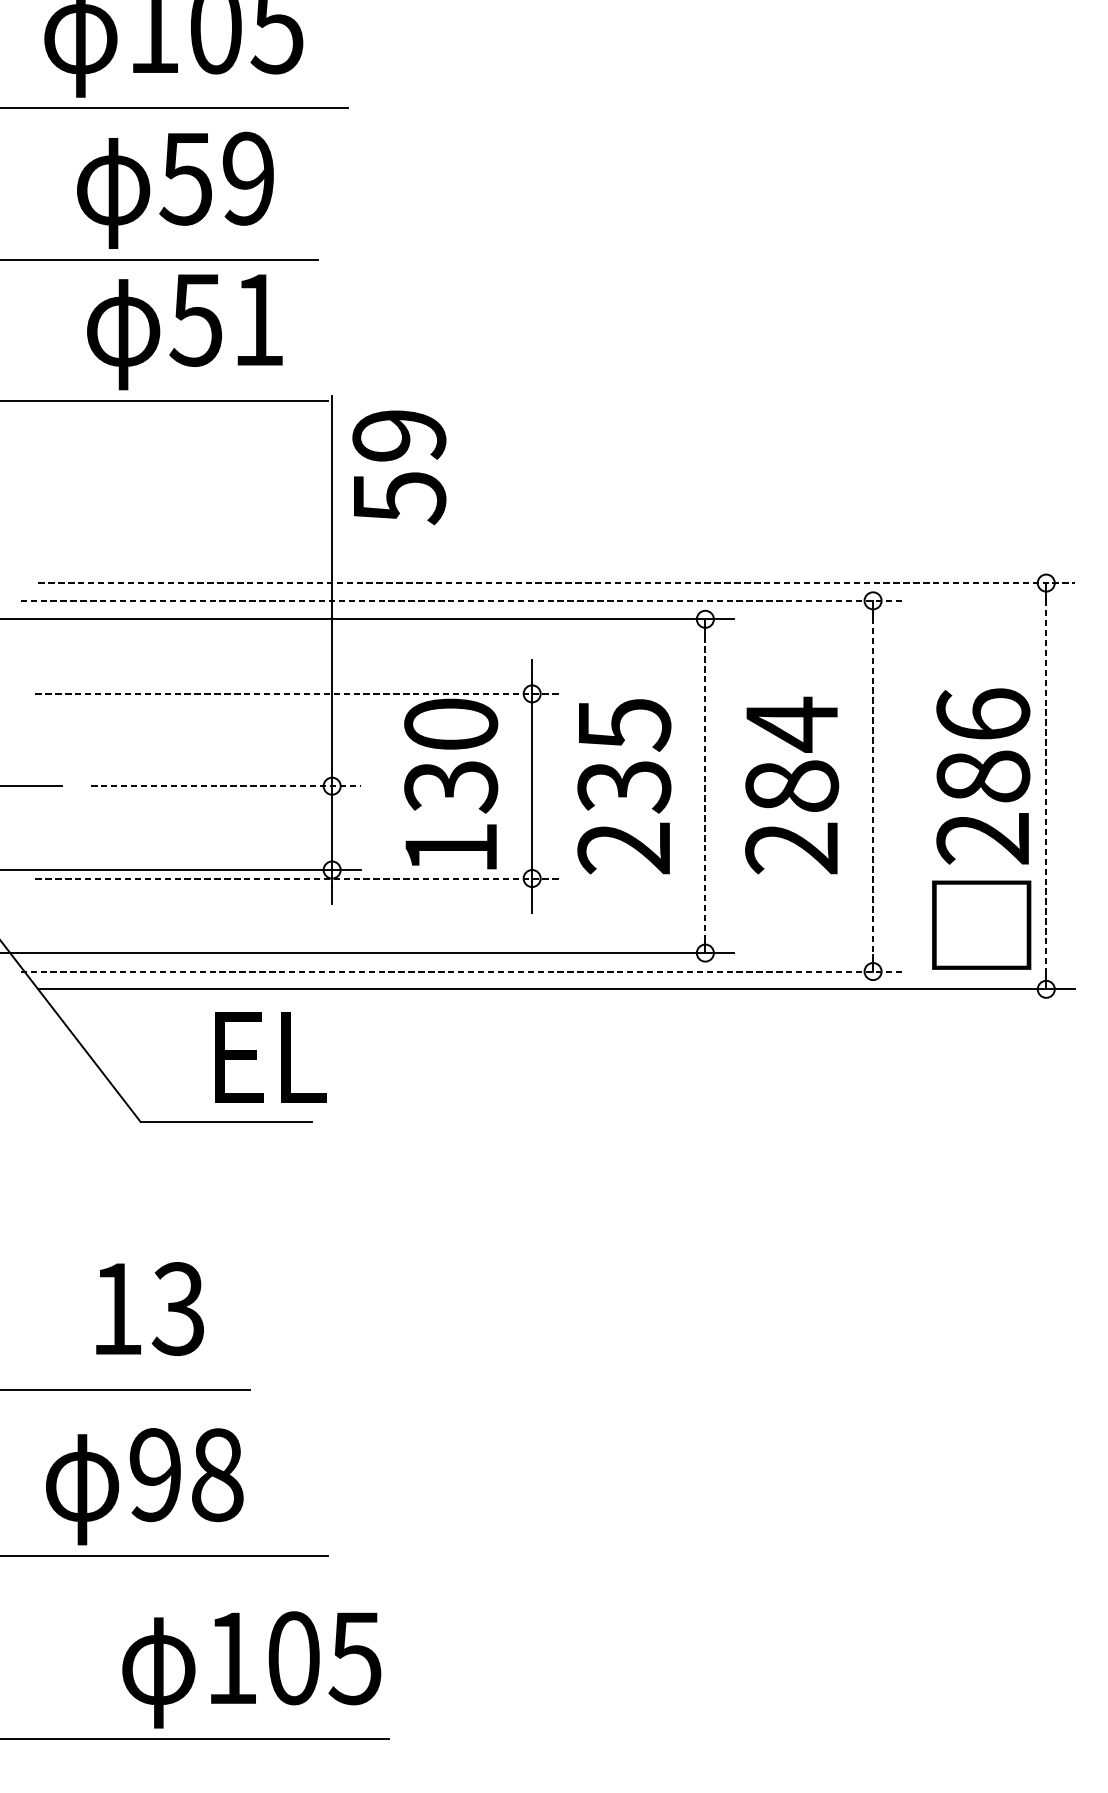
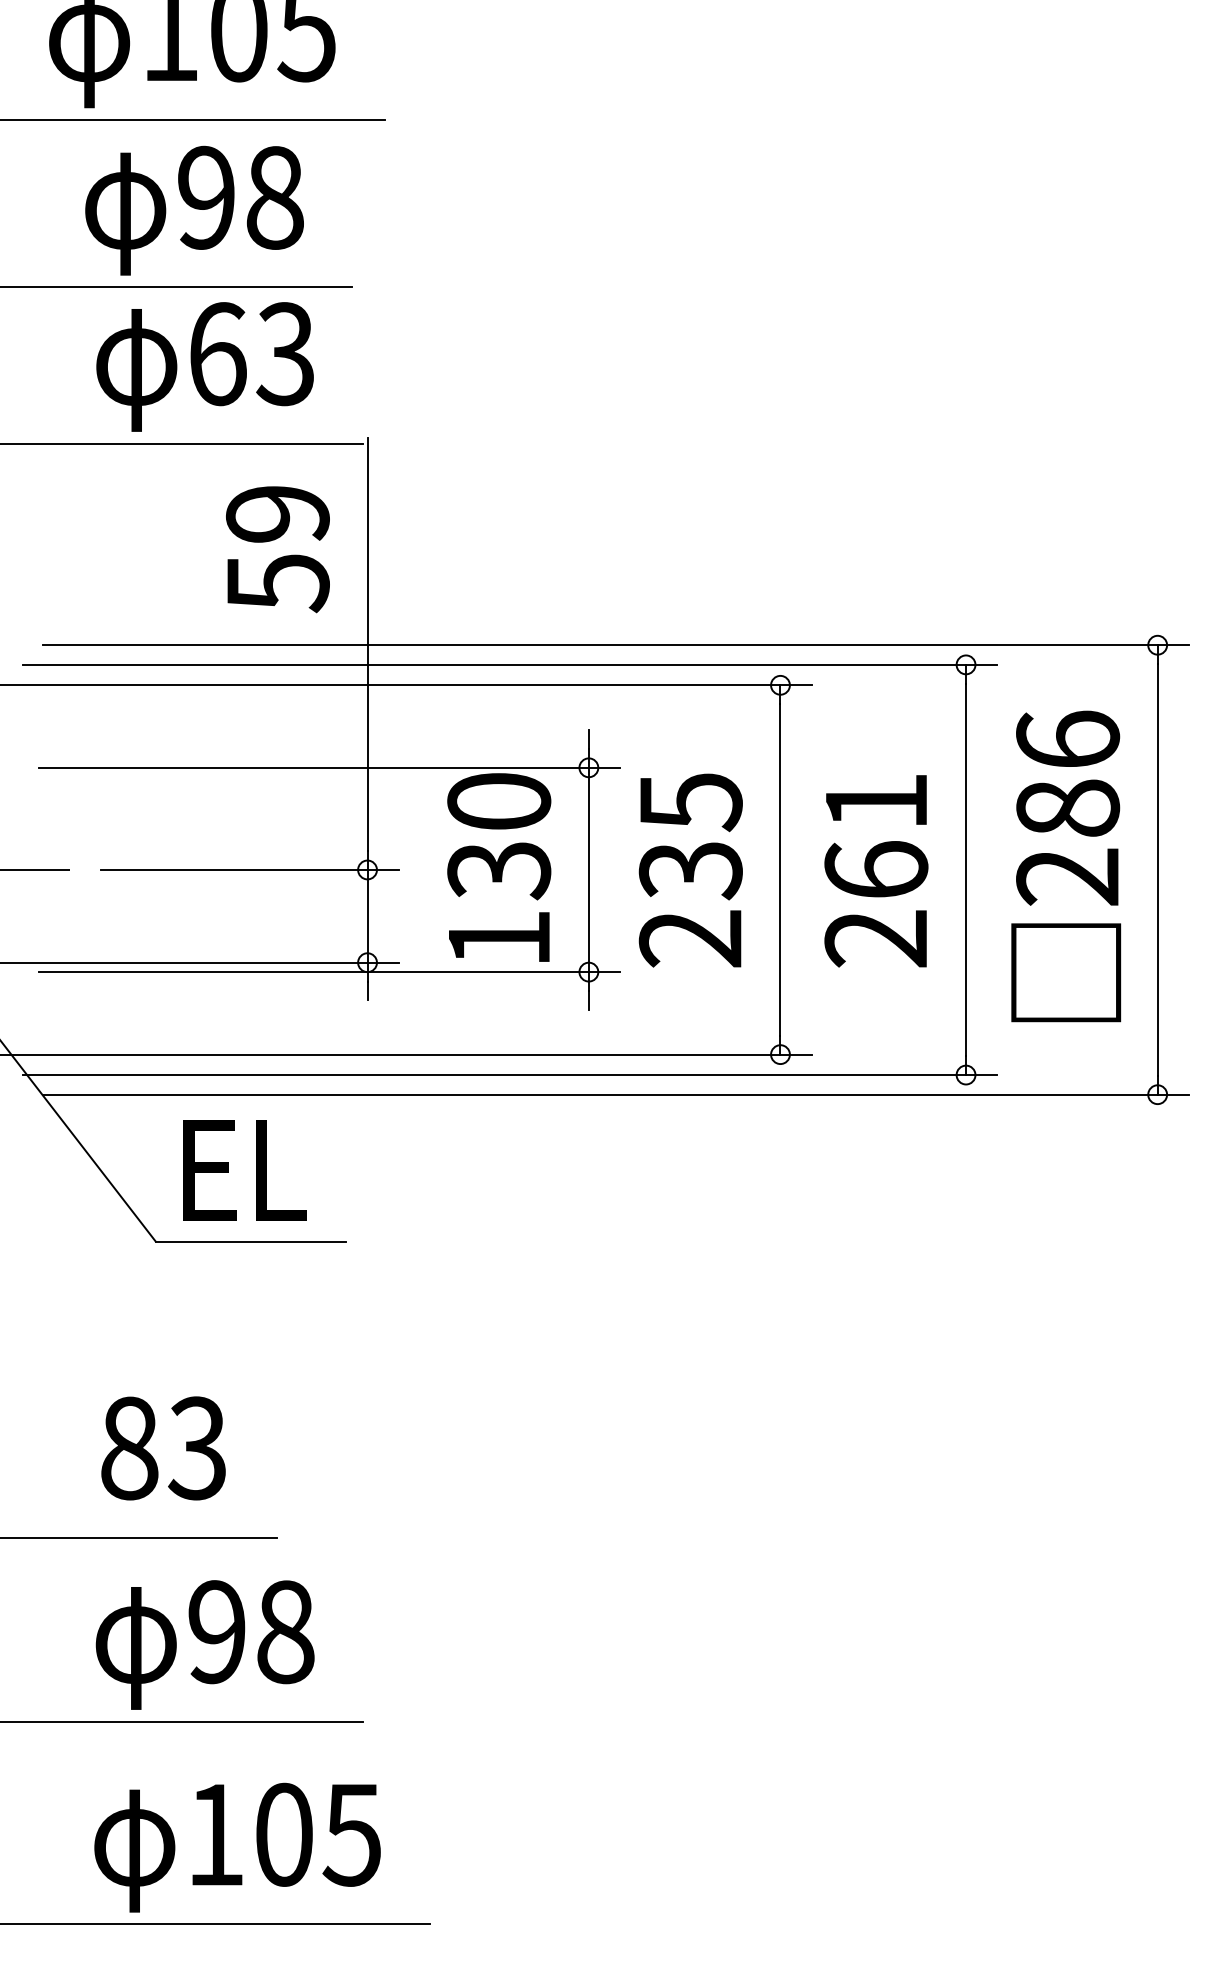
text: (216, 178) -> (239, 197), 59 -> 98
text: (226, 320) -> (250, 354), 51 -> 63
text: (398, 467) -> (277, 549), moved
line: (557, 583) -> (616, 645), dashed -> solid
line: (461, 600) -> (510, 664), dashed -> solid
line: (297, 693) -> (329, 767), dashed -> solid
text: (792, 754) -> (876, 834), 284 -> 261
line: (226, 785) -> (250, 869), dashed -> solid
line: (705, 785) -> (780, 869), dashed -> solid
line: (1046, 785) -> (1157, 869), dashed -> solid
line: (873, 786) -> (966, 870), dashed -> solid
text: (981, 829) -> (1066, 866), moved
line: (297, 878) -> (329, 972), dashed -> solid
line: (461, 971) -> (510, 1075), dashed -> solid
text: (270, 1057) -> (244, 1170), moved
text: (117, 1309) -> (129, 1448), 13 -> 83
text: (144, 1486) -> (204, 1644), moved
text: (251, 1669) -> (237, 1847), moved

